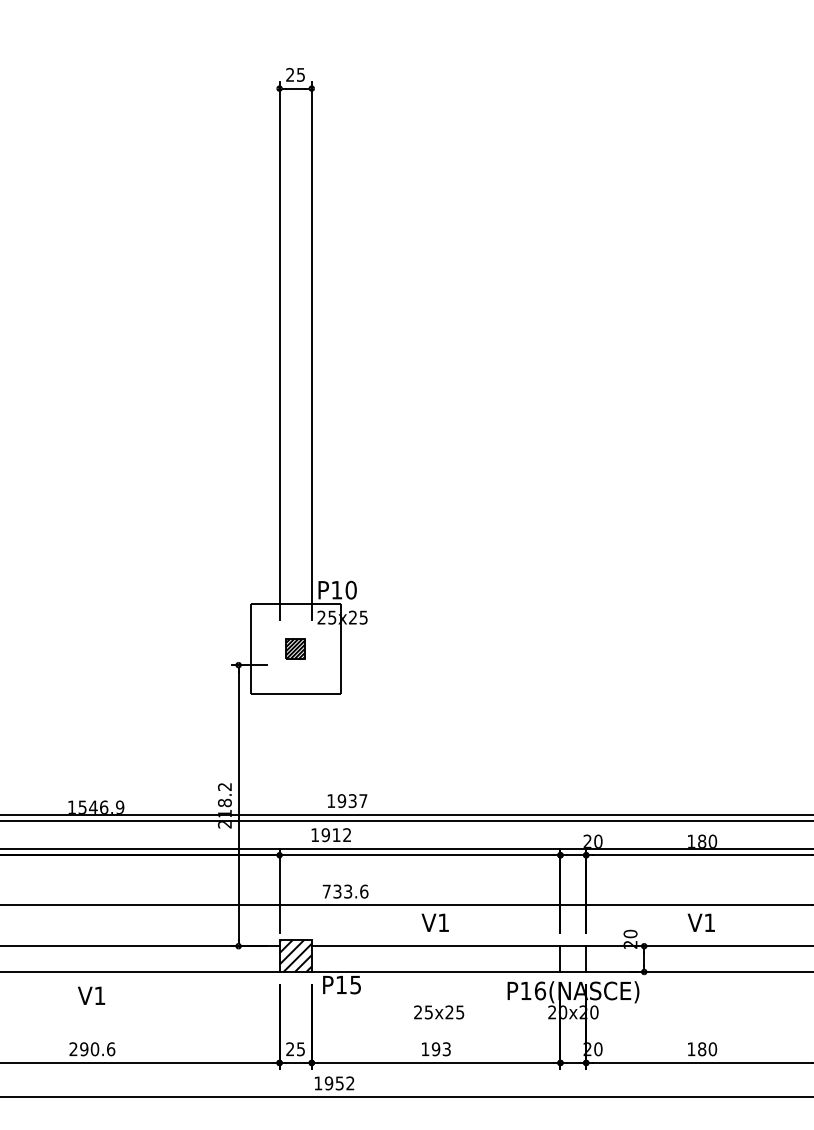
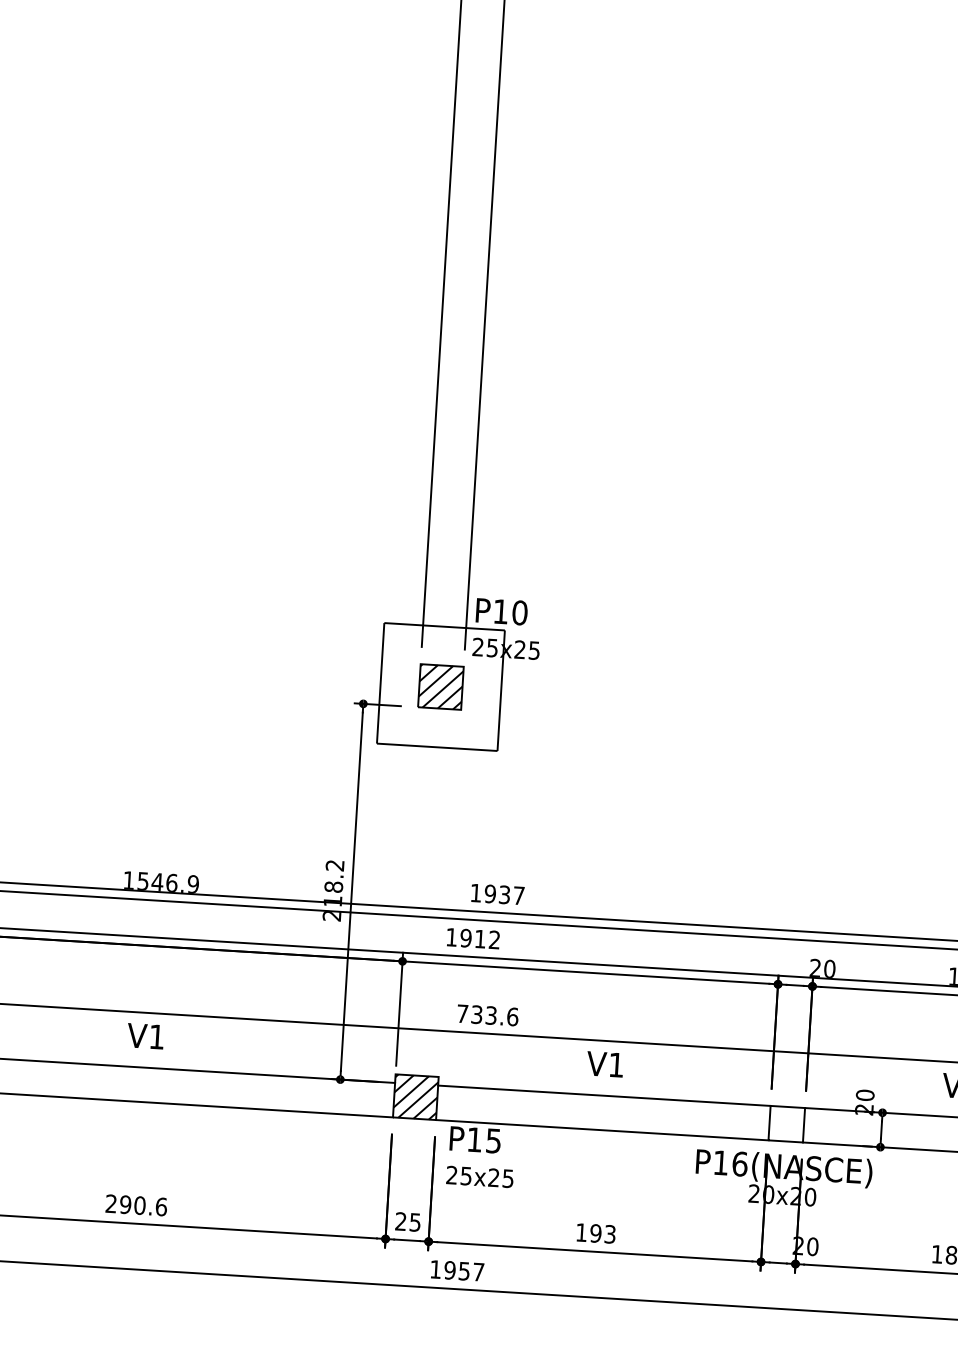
part: (295, 648) -> (440, 686), size x1.67
text: (91, 995) -> (145, 1035), moved
text: (439, 1012) -> (480, 1177), moved
text: (350, 1083) -> (478, 1272), 1952 -> 1957

